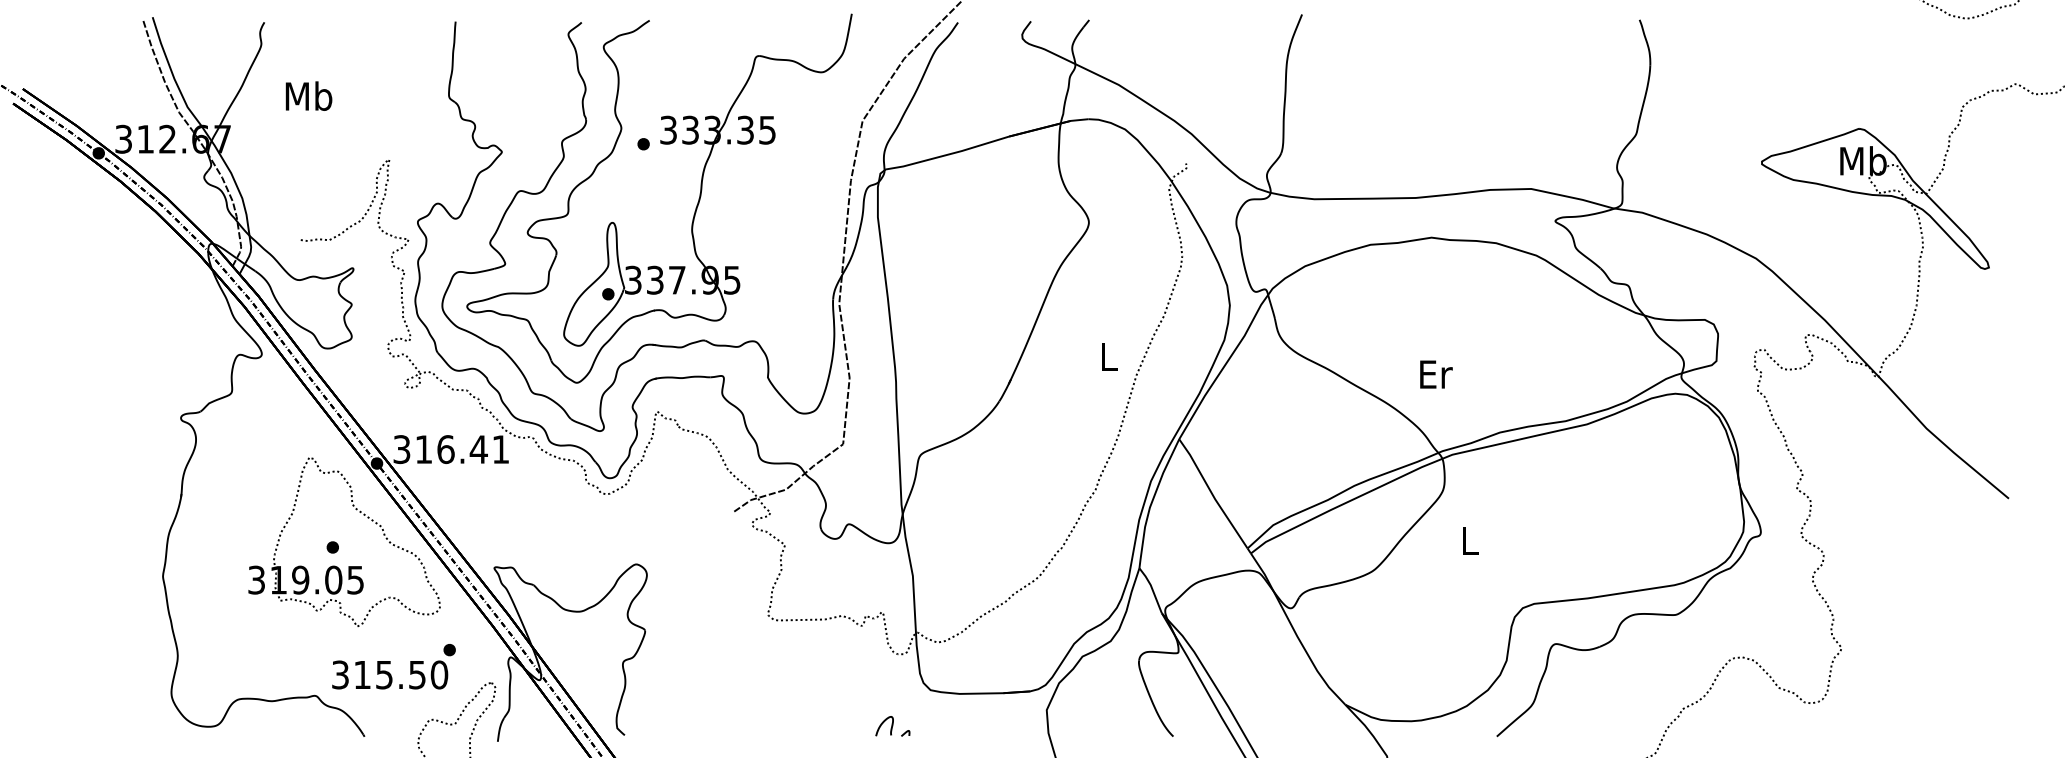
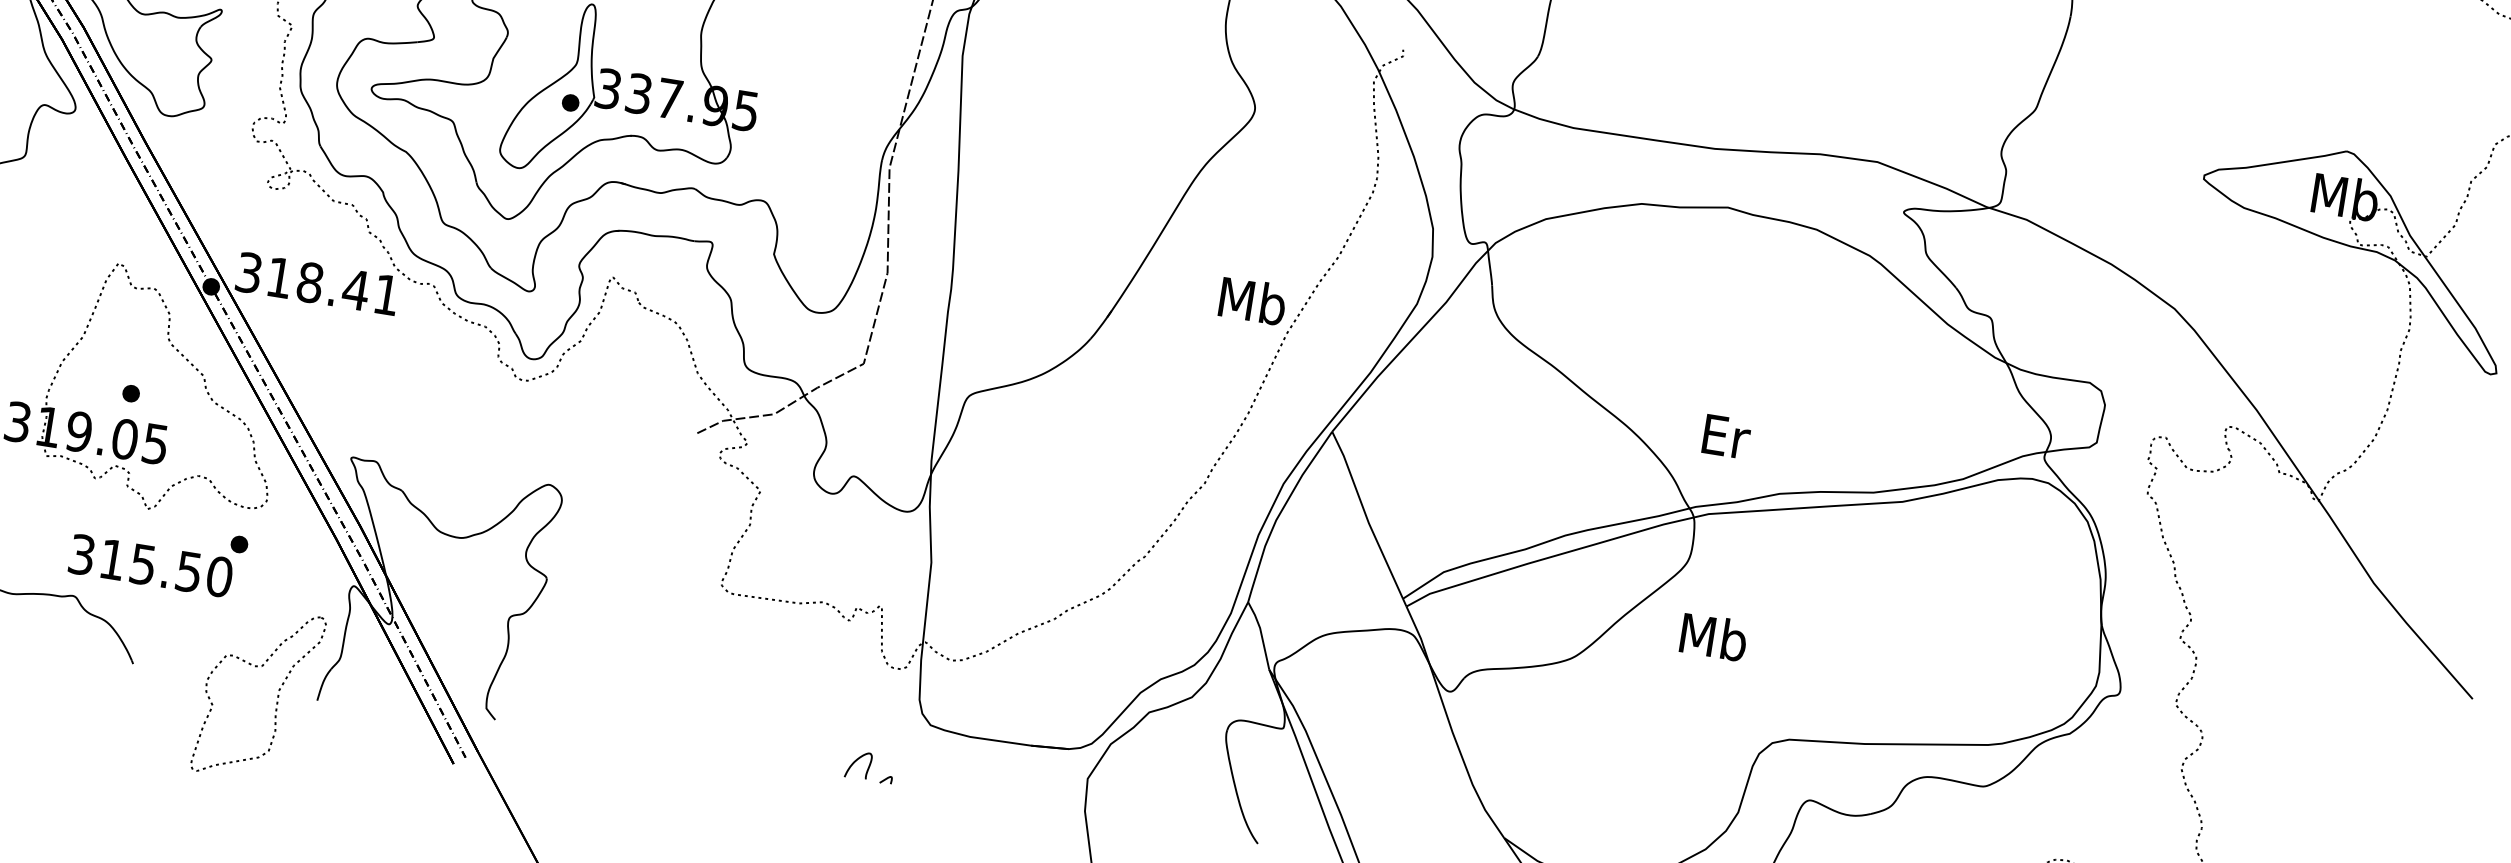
text: (1108, 356) -> (1252, 300), L -> Mb
text: (1436, 374) -> (1726, 436), moved
text: (445, 449) -> (309, 282), 316.41 -> 318.41
text: (1469, 540) -> (1713, 637), L -> Mb
text: (393, 666) -> (157, 554), moved

